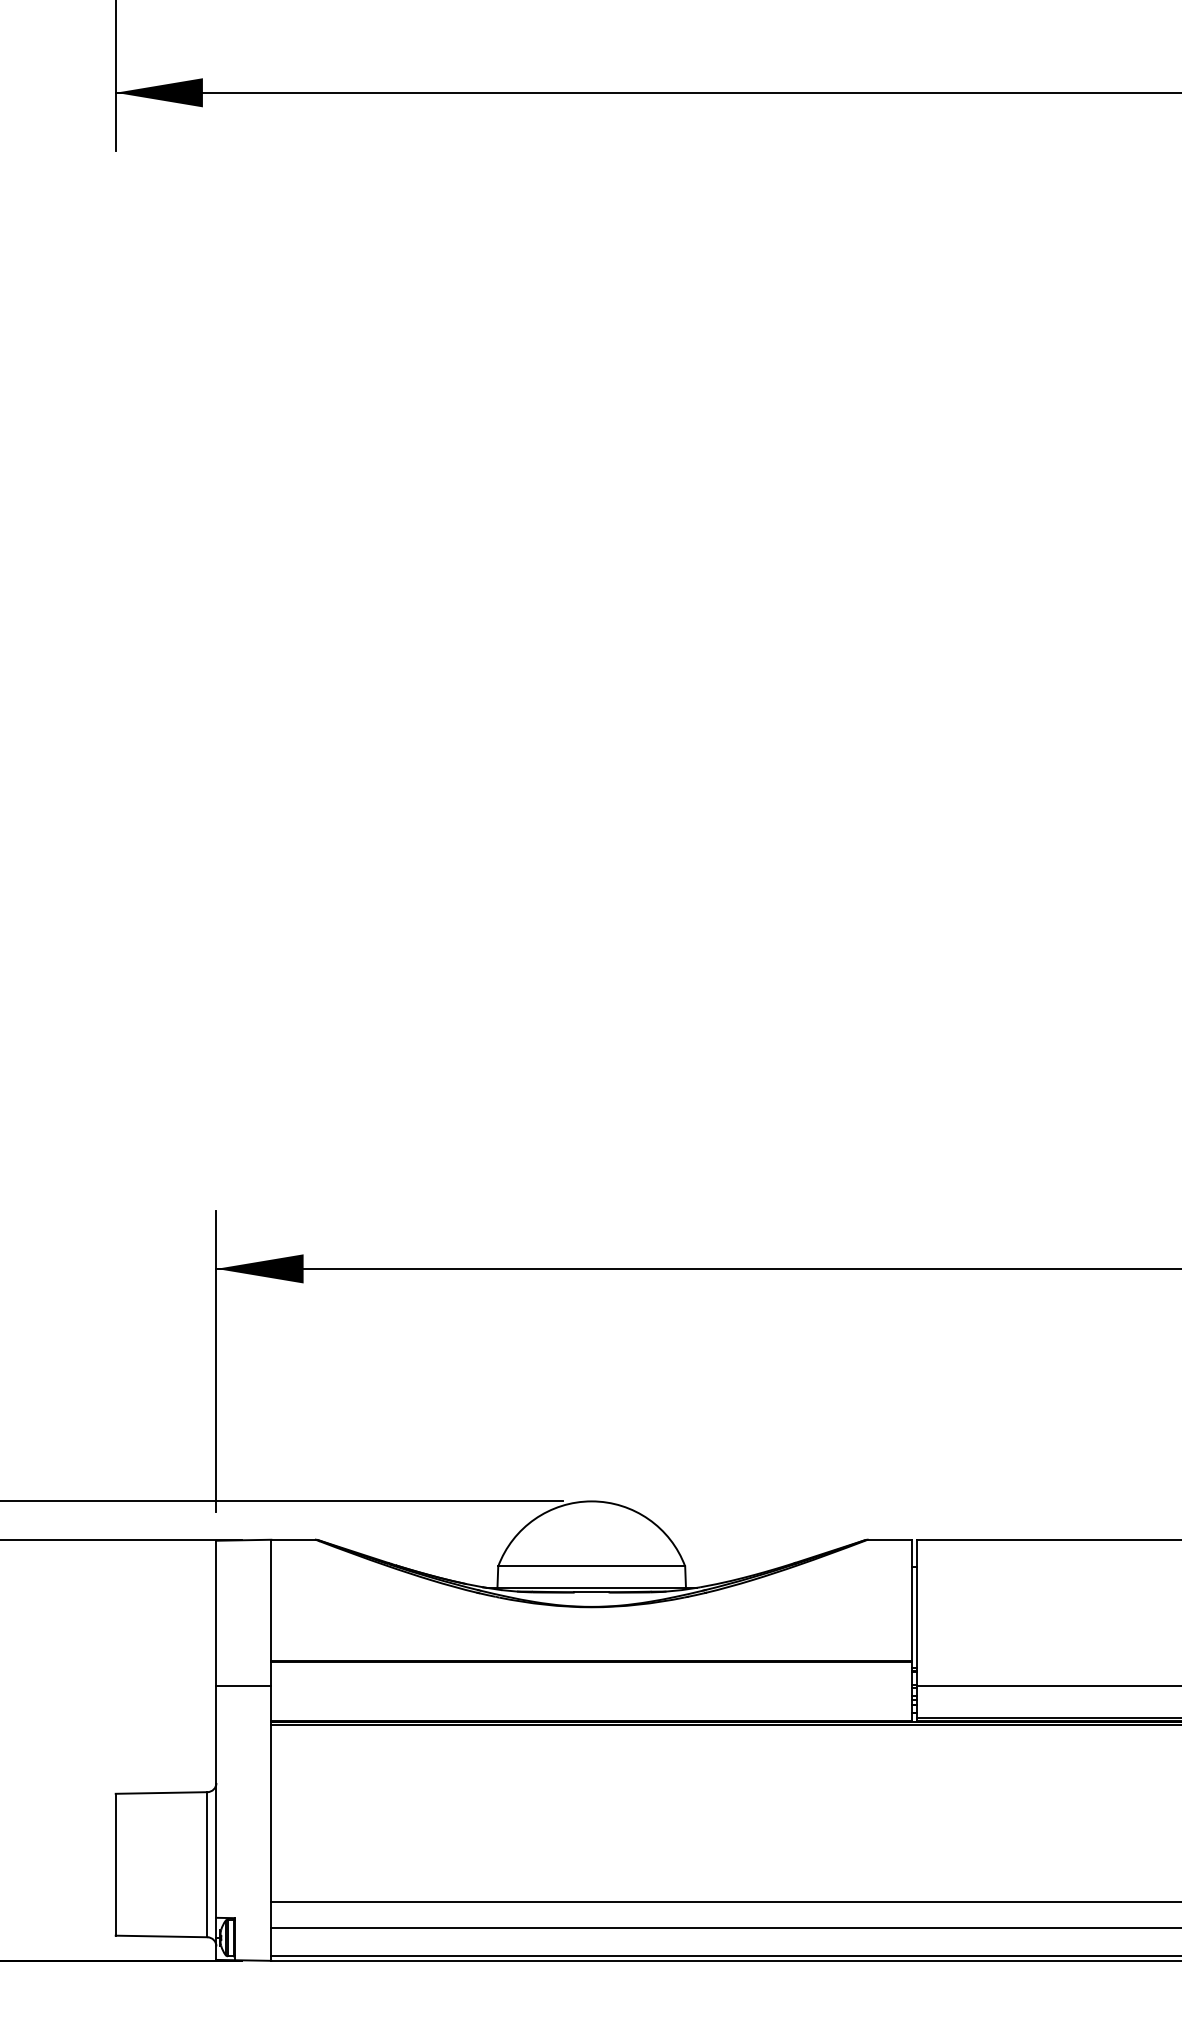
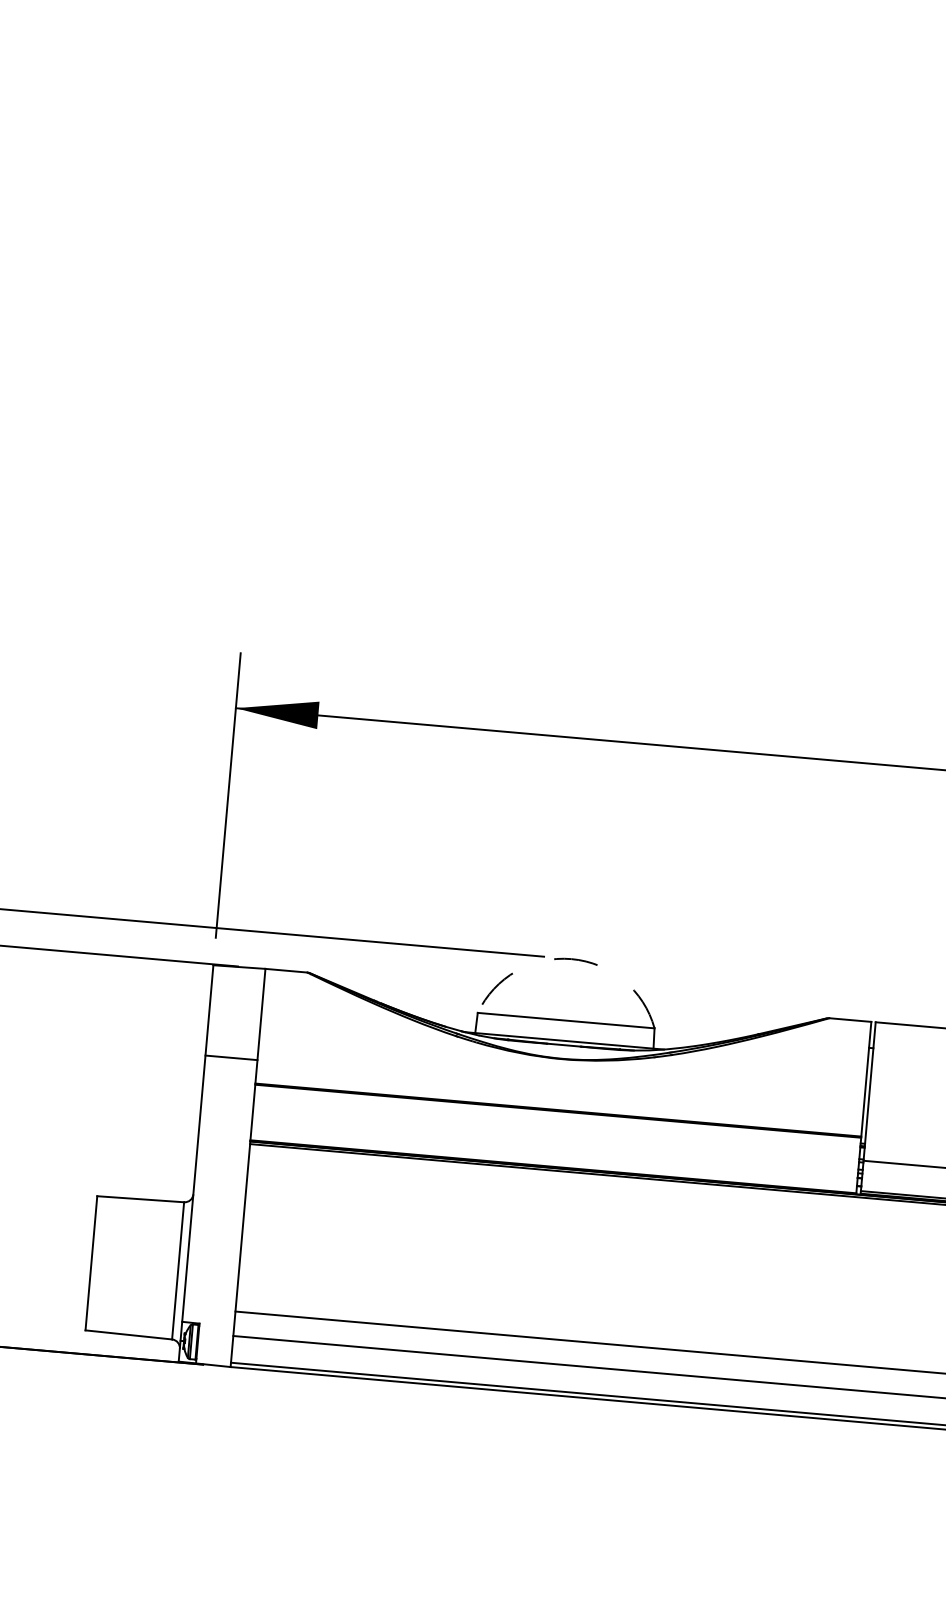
arc: (591, 1501) -> (571, 959), solid -> dashed
line: (243, 1686) -> (231, 1058), moved

